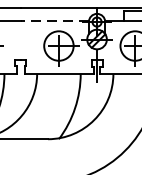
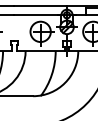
line: (54, 20) -> (37, 14), dashed -> solid

